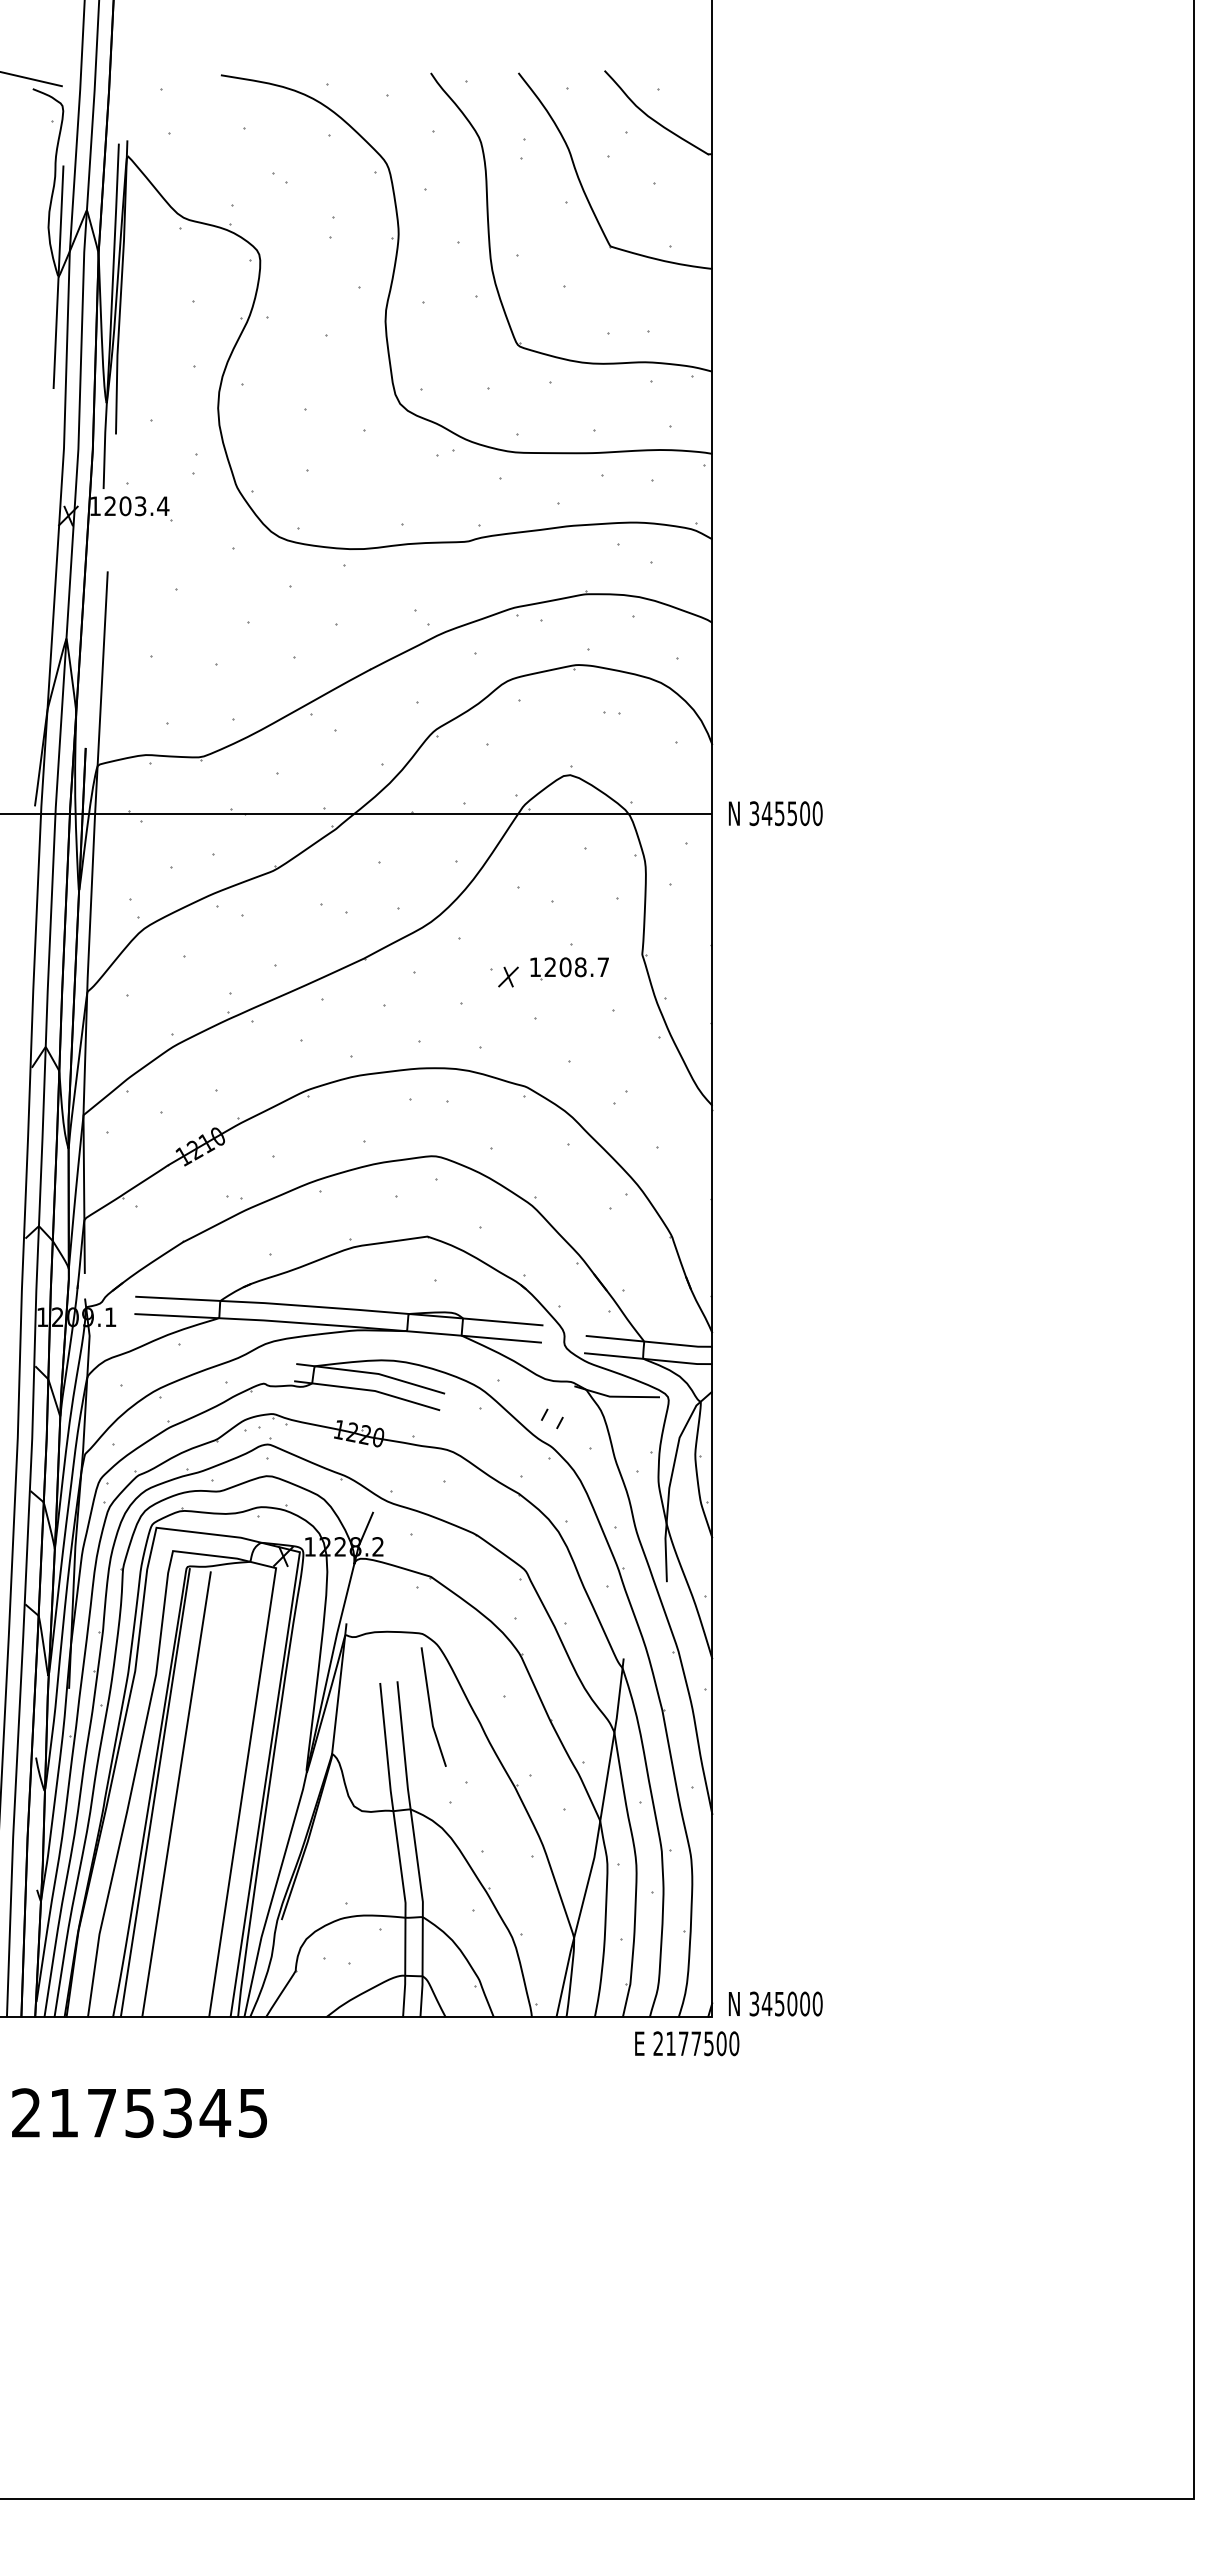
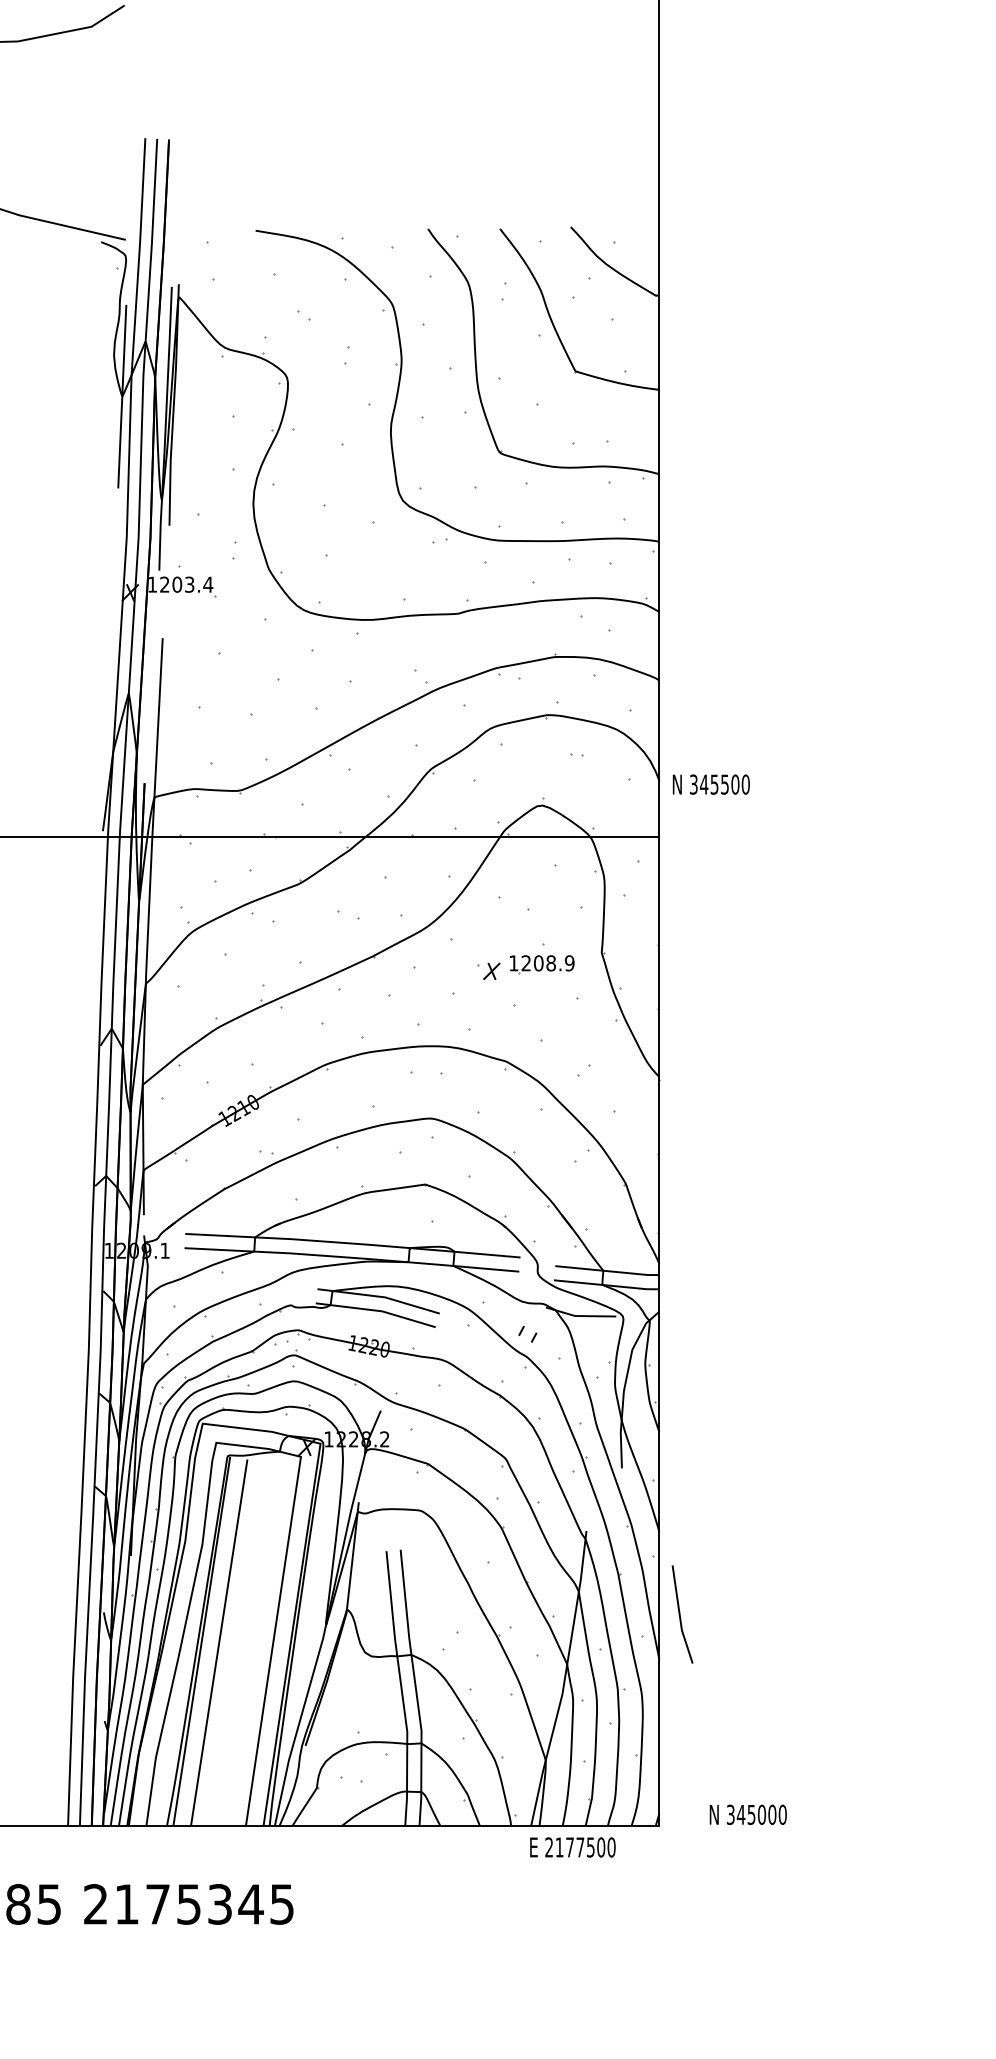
text: (775, 813) -> (711, 784), moved
text: (603, 967) -> (569, 963), 1208.7 -> 1208.9
line: (431, 1707) -> (680, 1614), moved
text: (775, 2003) -> (748, 1814), moved
text: (687, 2043) -> (573, 1847), moved

